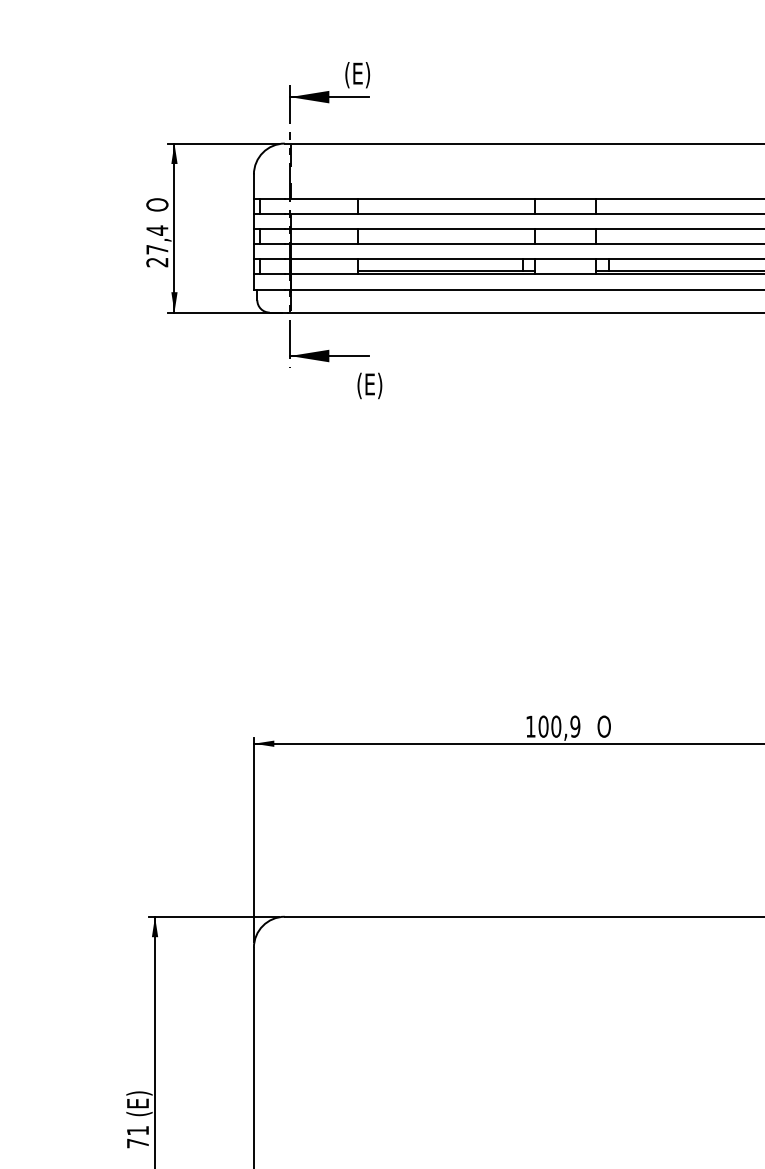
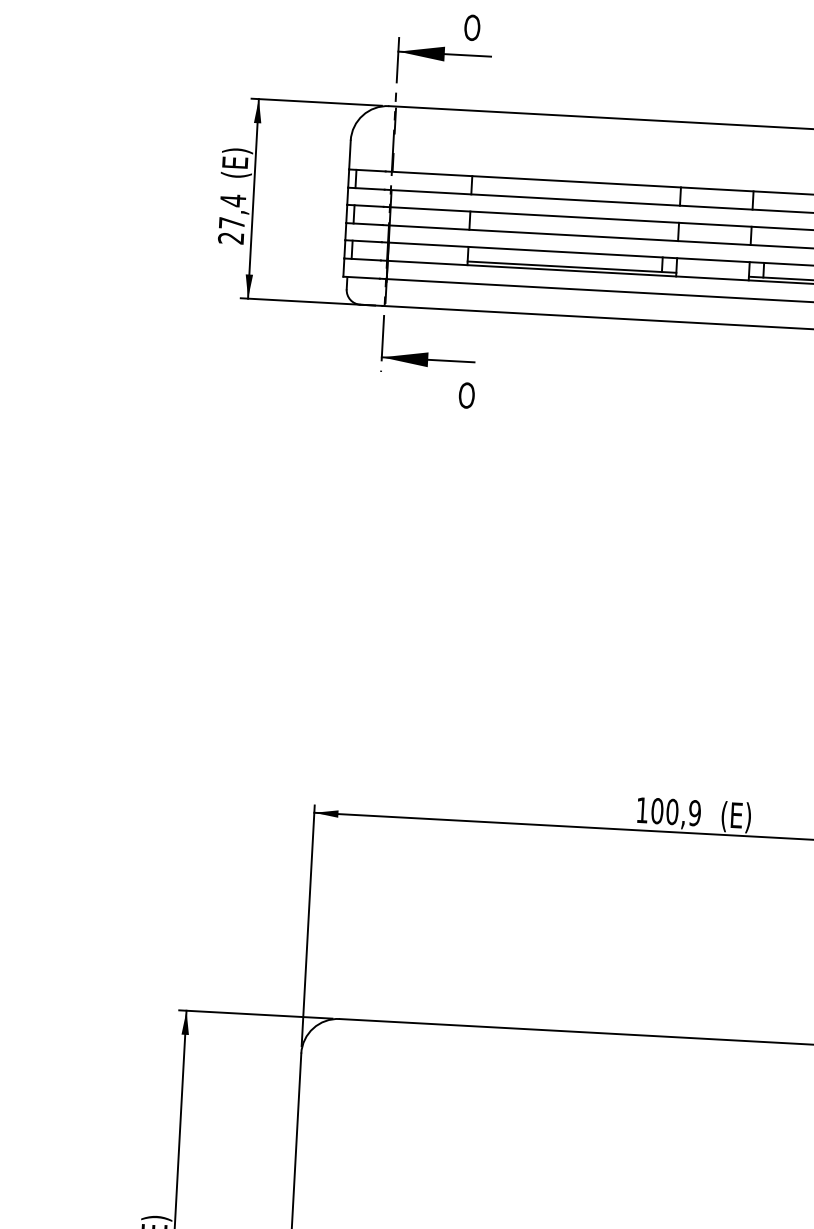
text: (357, 75) -> (479, 30), (E) -> O
text: (158, 198) -> (236, 162), O -> (E)
text: (369, 385) -> (473, 397), (E) -> O
text: (609, 728) -> (735, 817), O -> (E)

